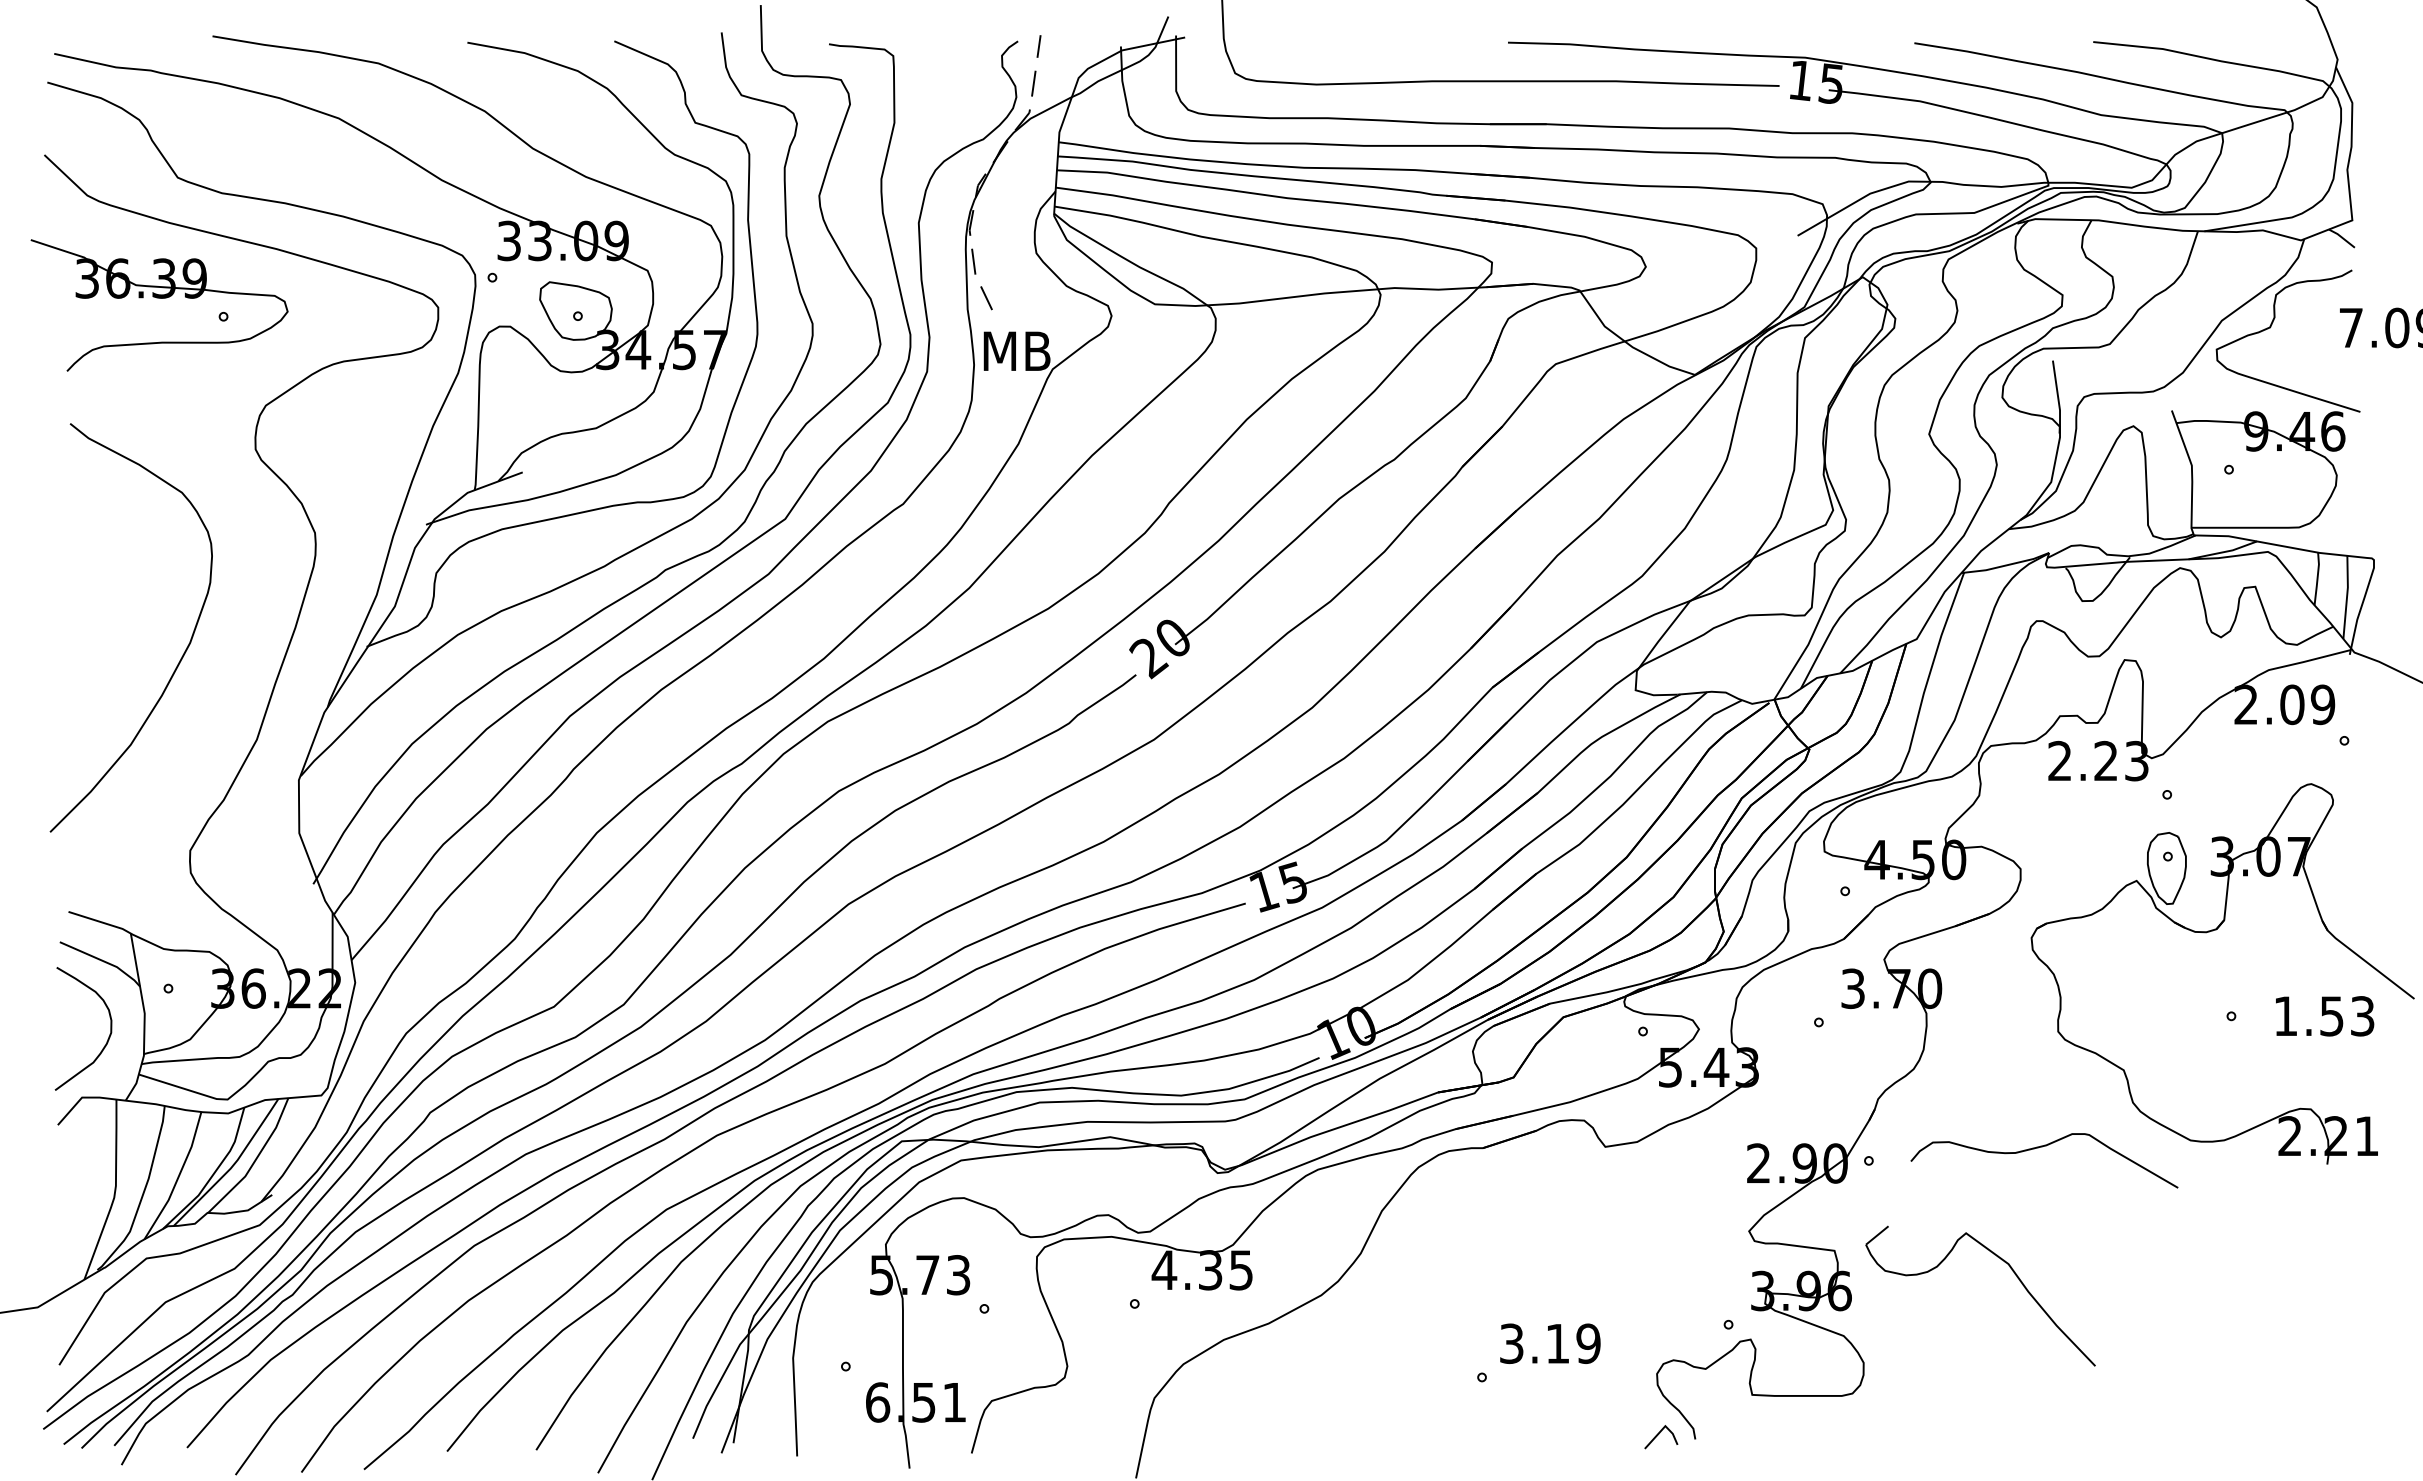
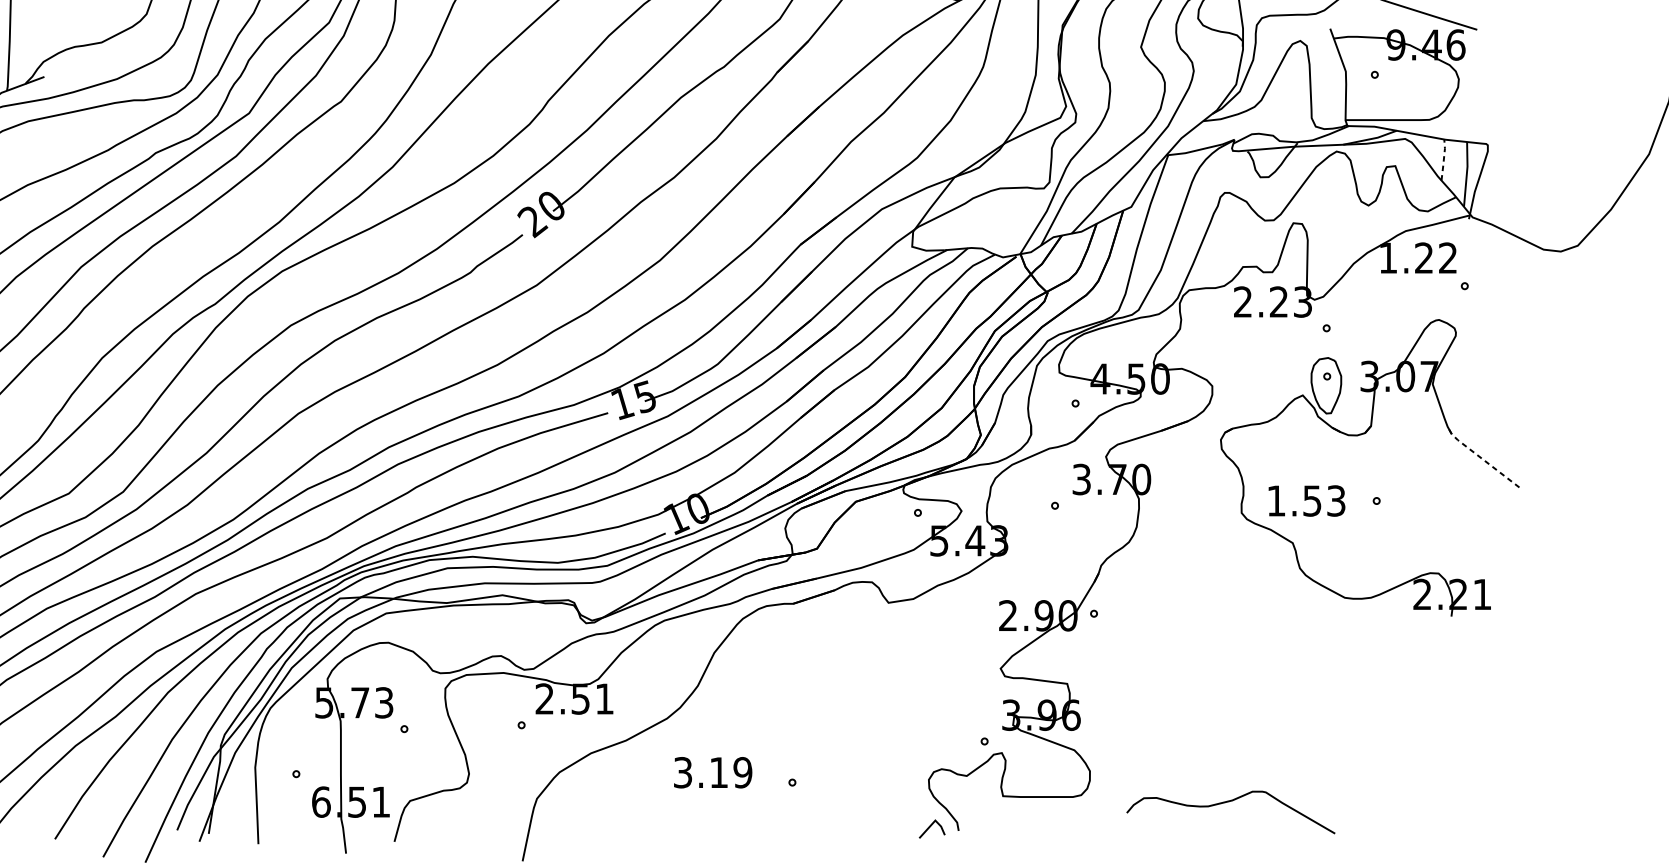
line: (2317, 578) -> (1443, 159), solid -> dashed
text: (2284, 704) -> (1418, 257), 2.09 -> 1.22
line: (2364, 960) -> (1480, 457), solid -> dashed
text: (2325, 1016) -> (1307, 501), moved
curve: (2042, 1147) -> (1229, 802), moved
text: (1201, 1270) -> (573, 699), 4.35 -> 2.51
part: (2014, 1274) -> (1207, 702), removed
text: (1550, 1343) -> (713, 772), moved

